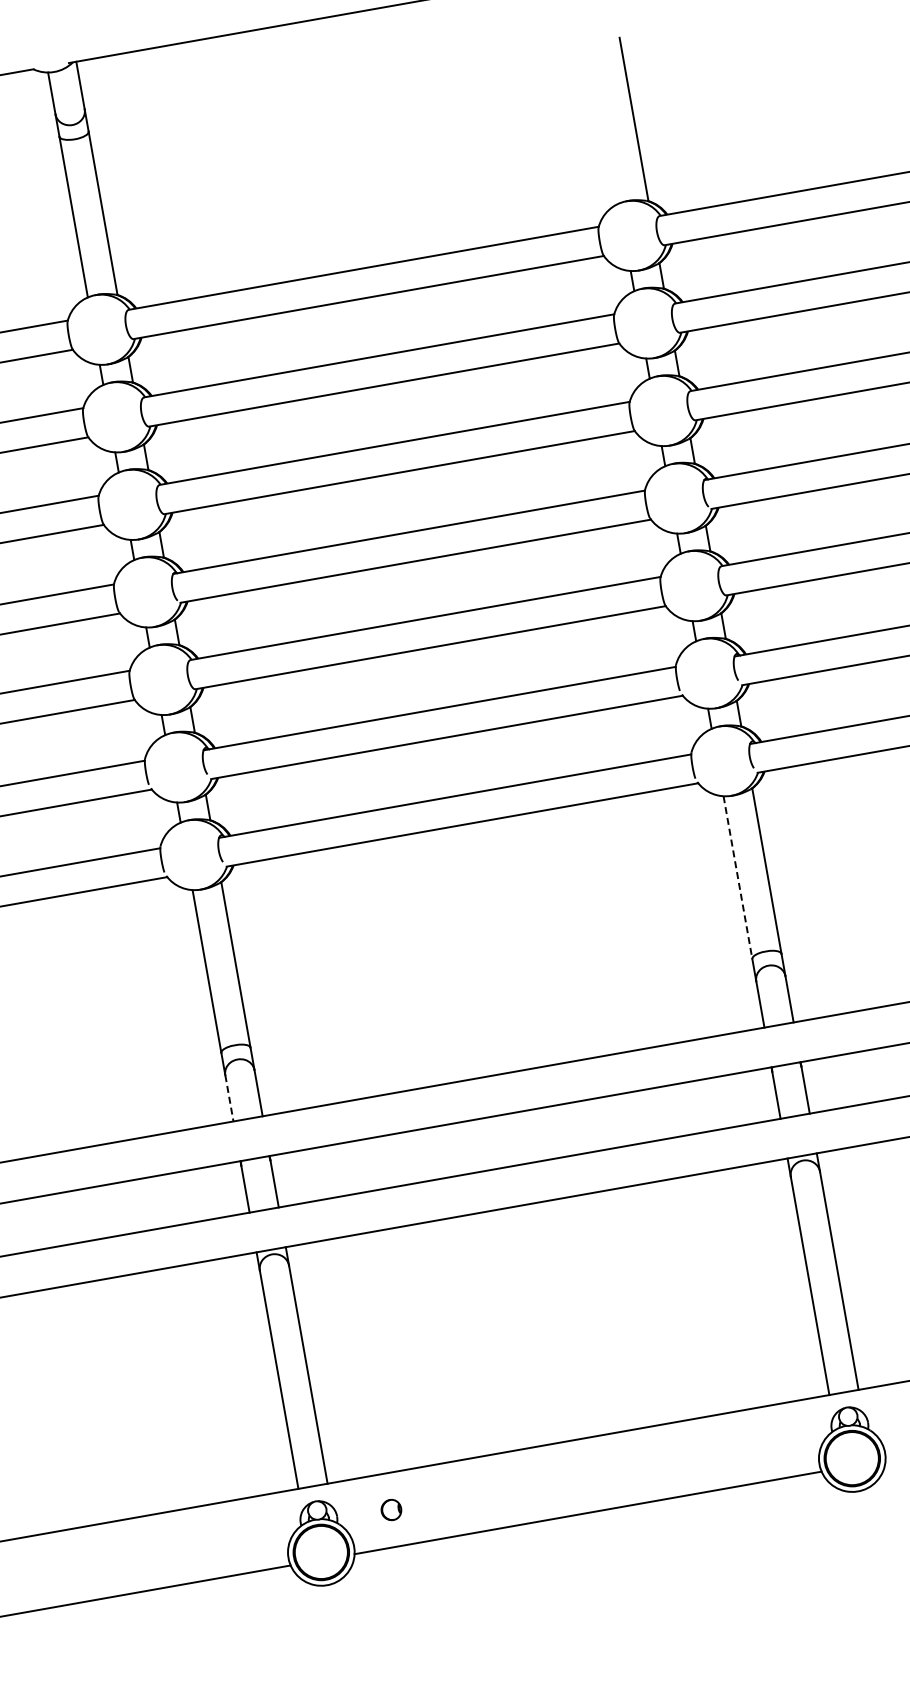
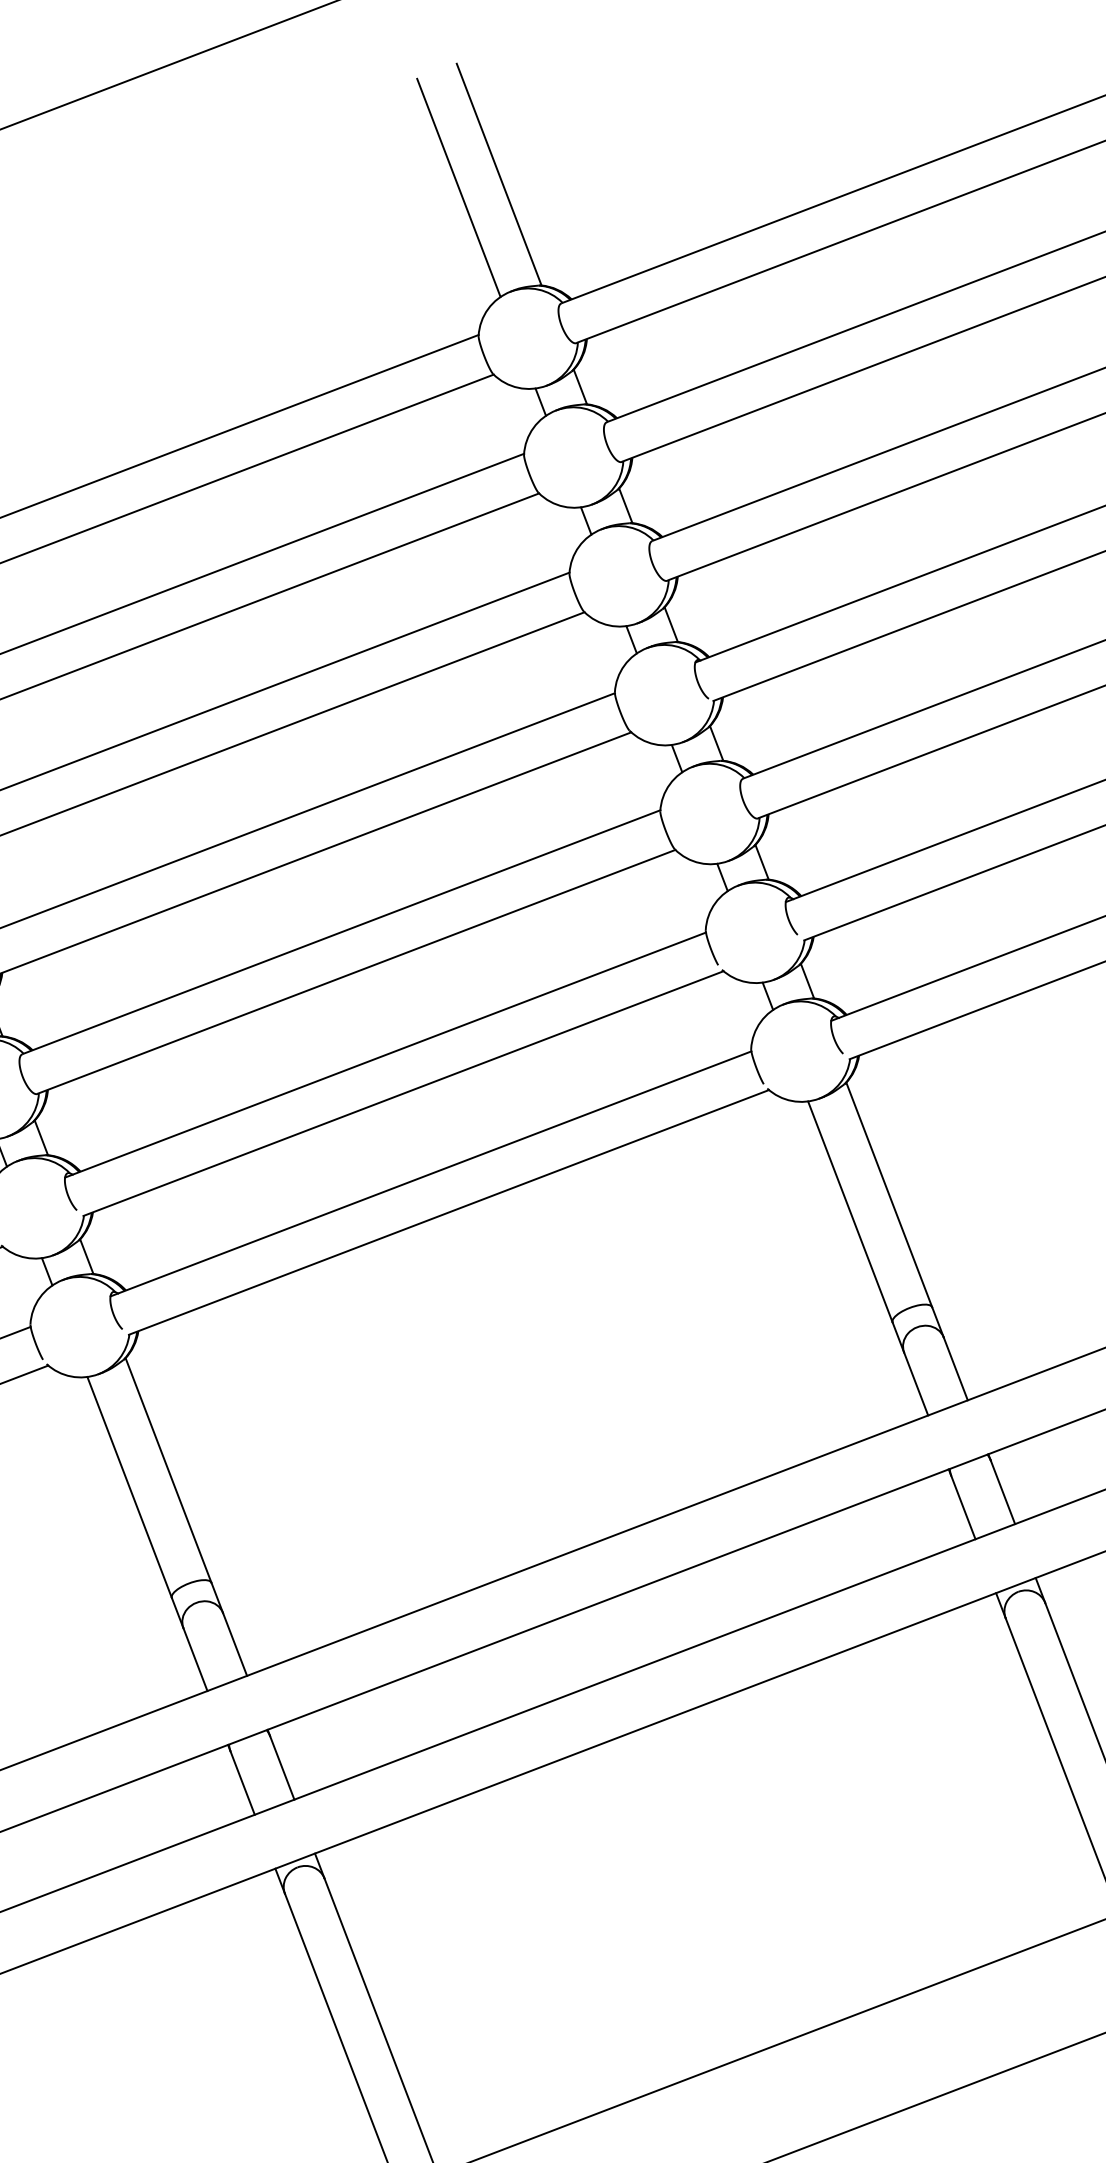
line: (604, 122) -> (458, 186), added
line: (737, 877) -> (849, 1211), dashed -> solid
line: (229, 1098) -> (195, 1659), dashed -> solid

